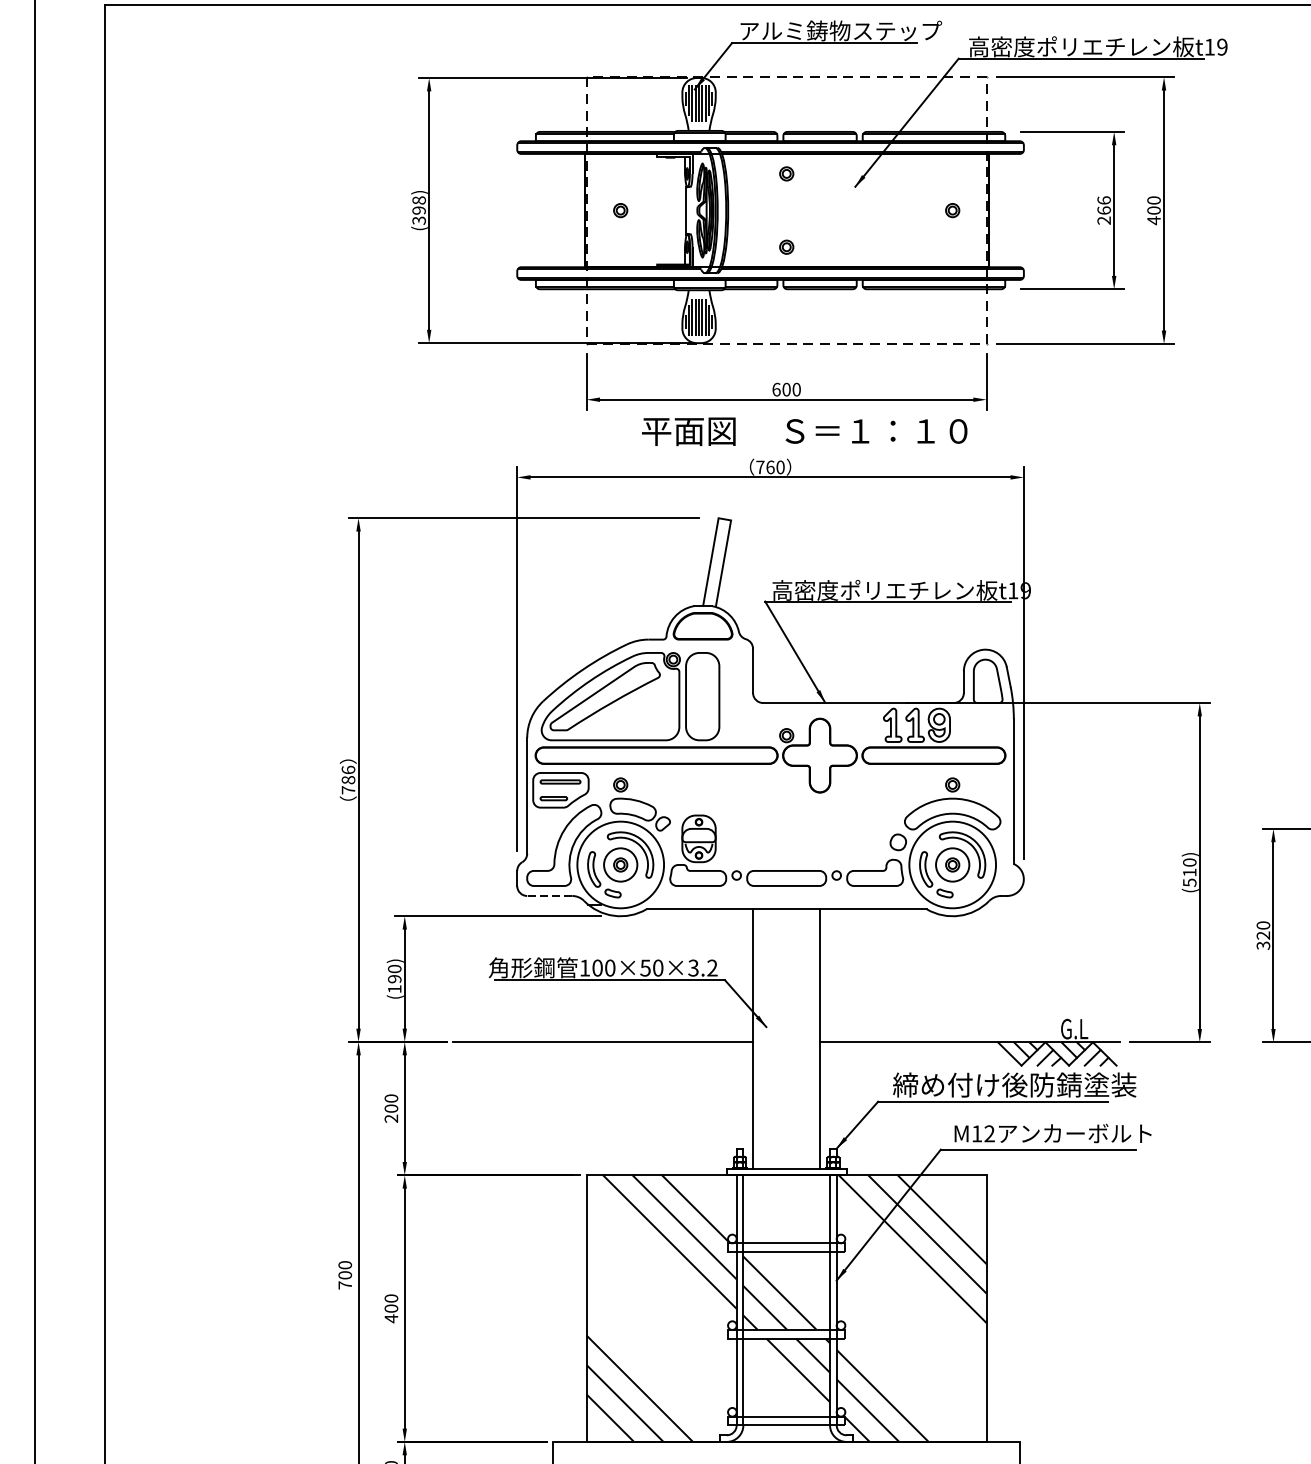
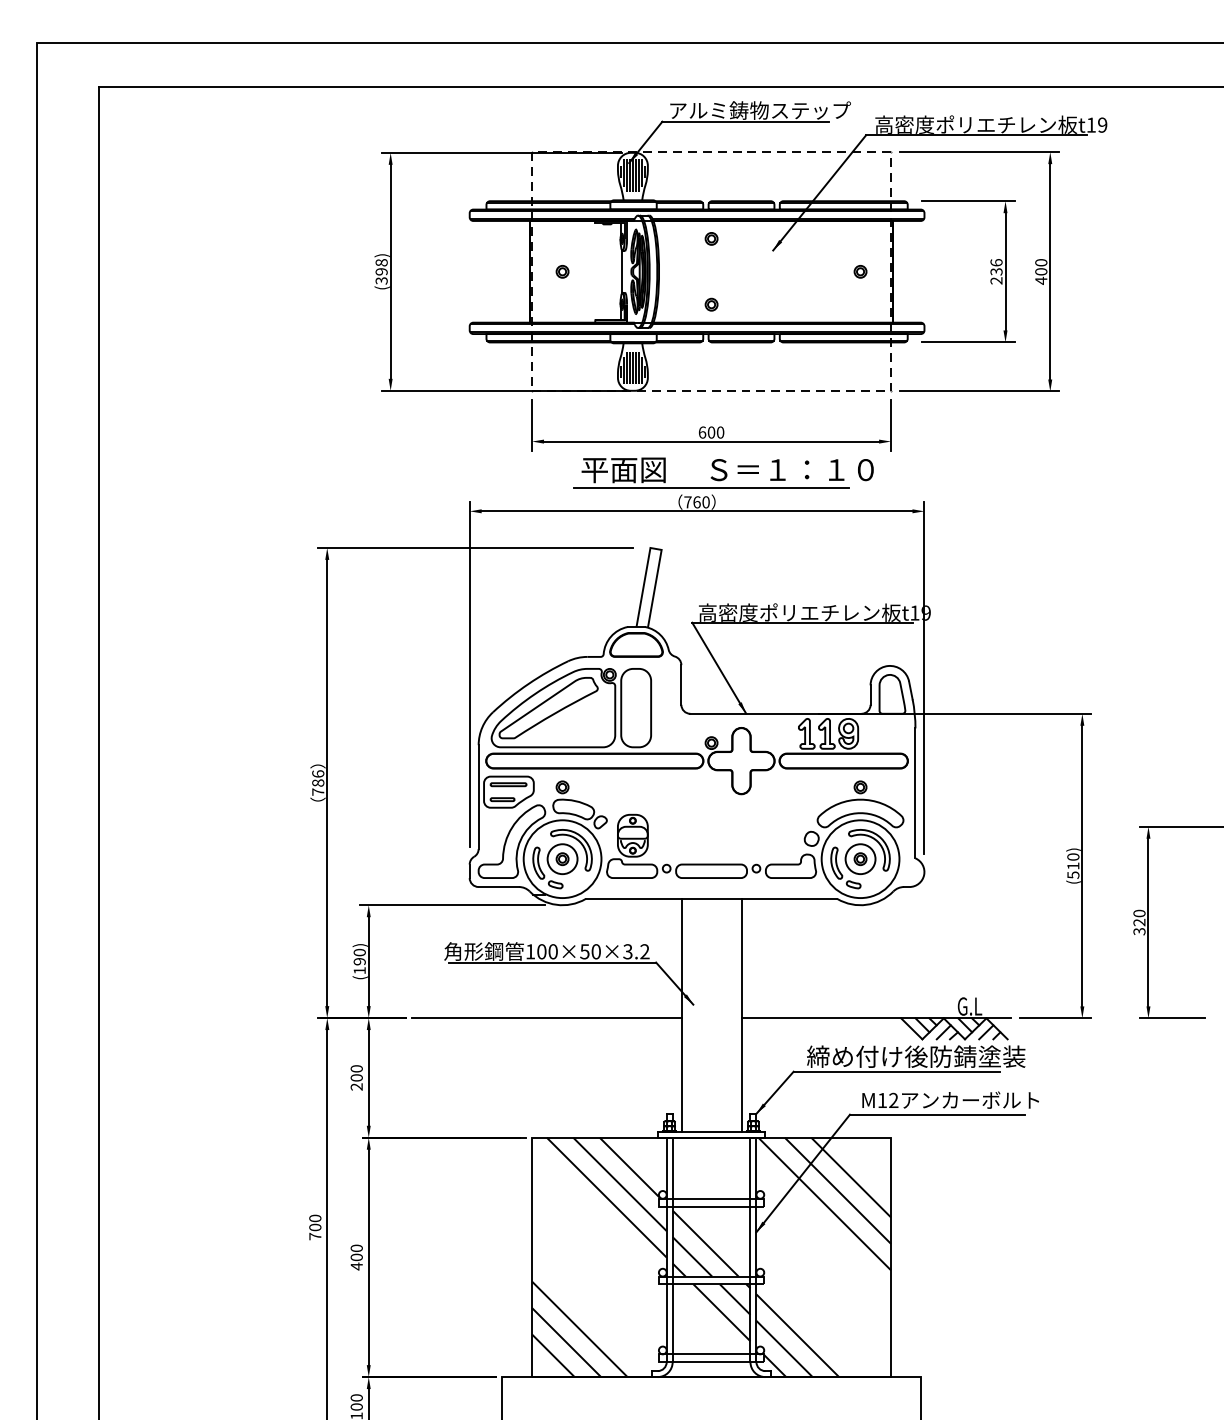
text: (1104, 210) -> (996, 271), 266 -> 236
line: (786, 450) -> (711, 487), added
line: (549, 896) -> (498, 887), dashed -> solid

